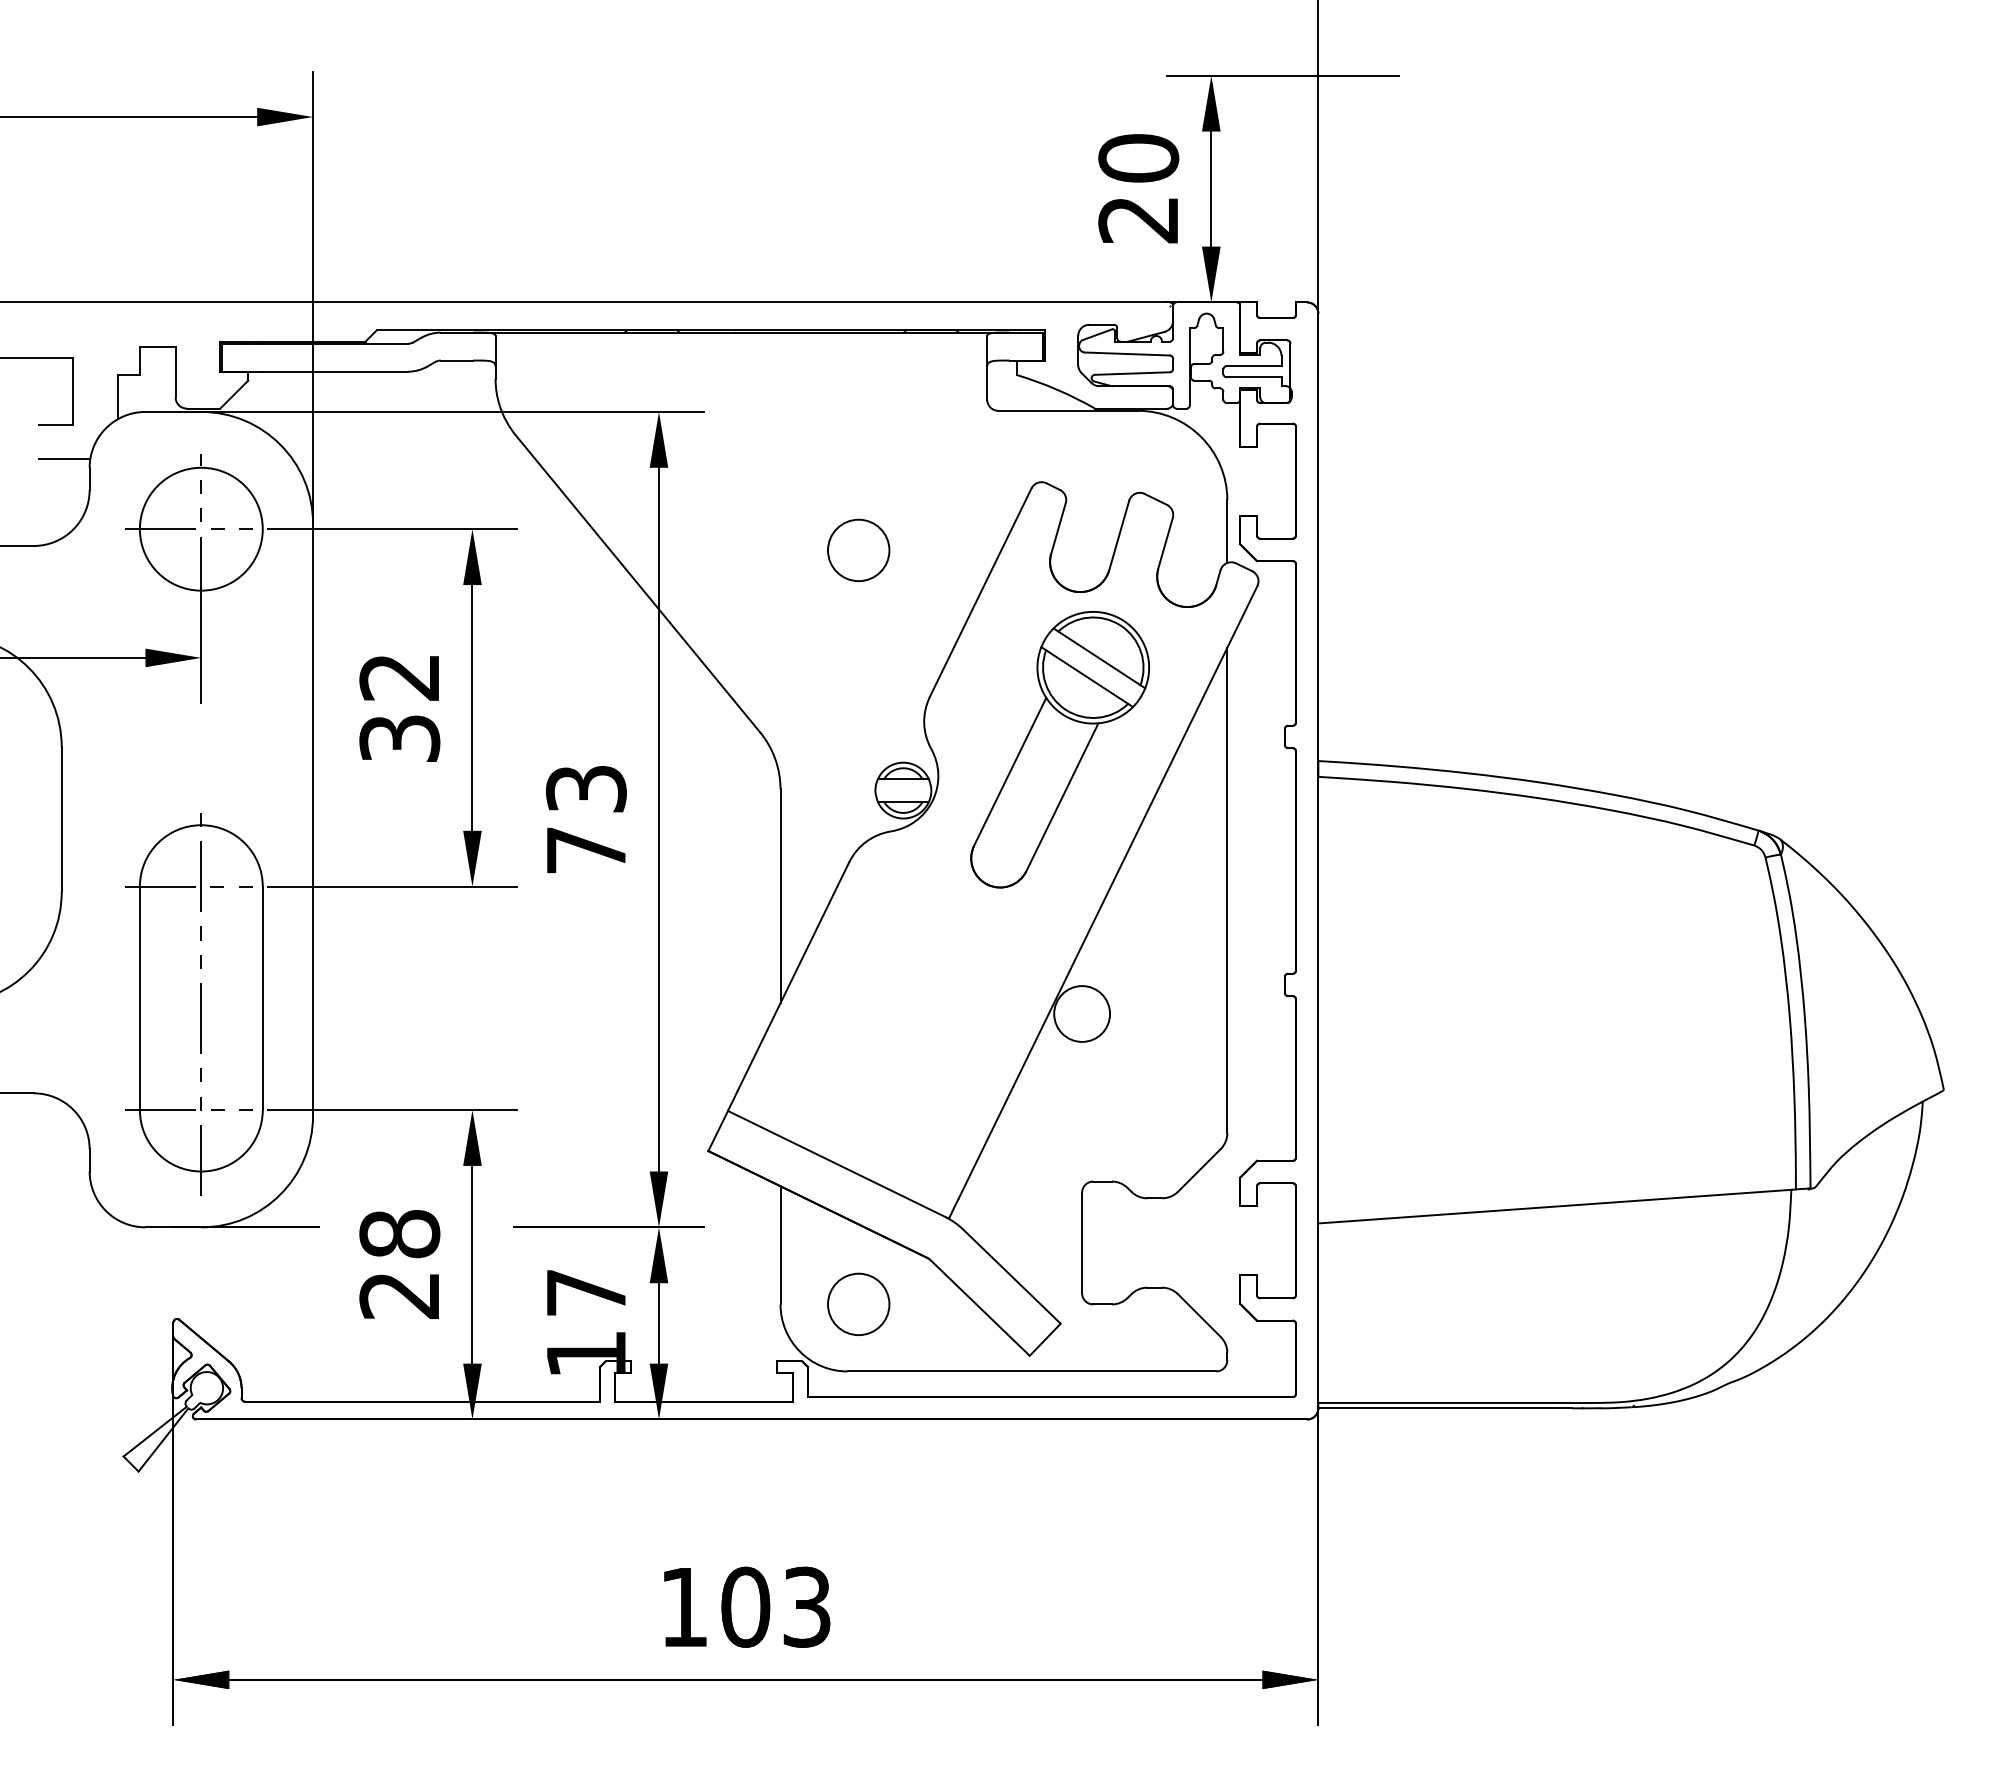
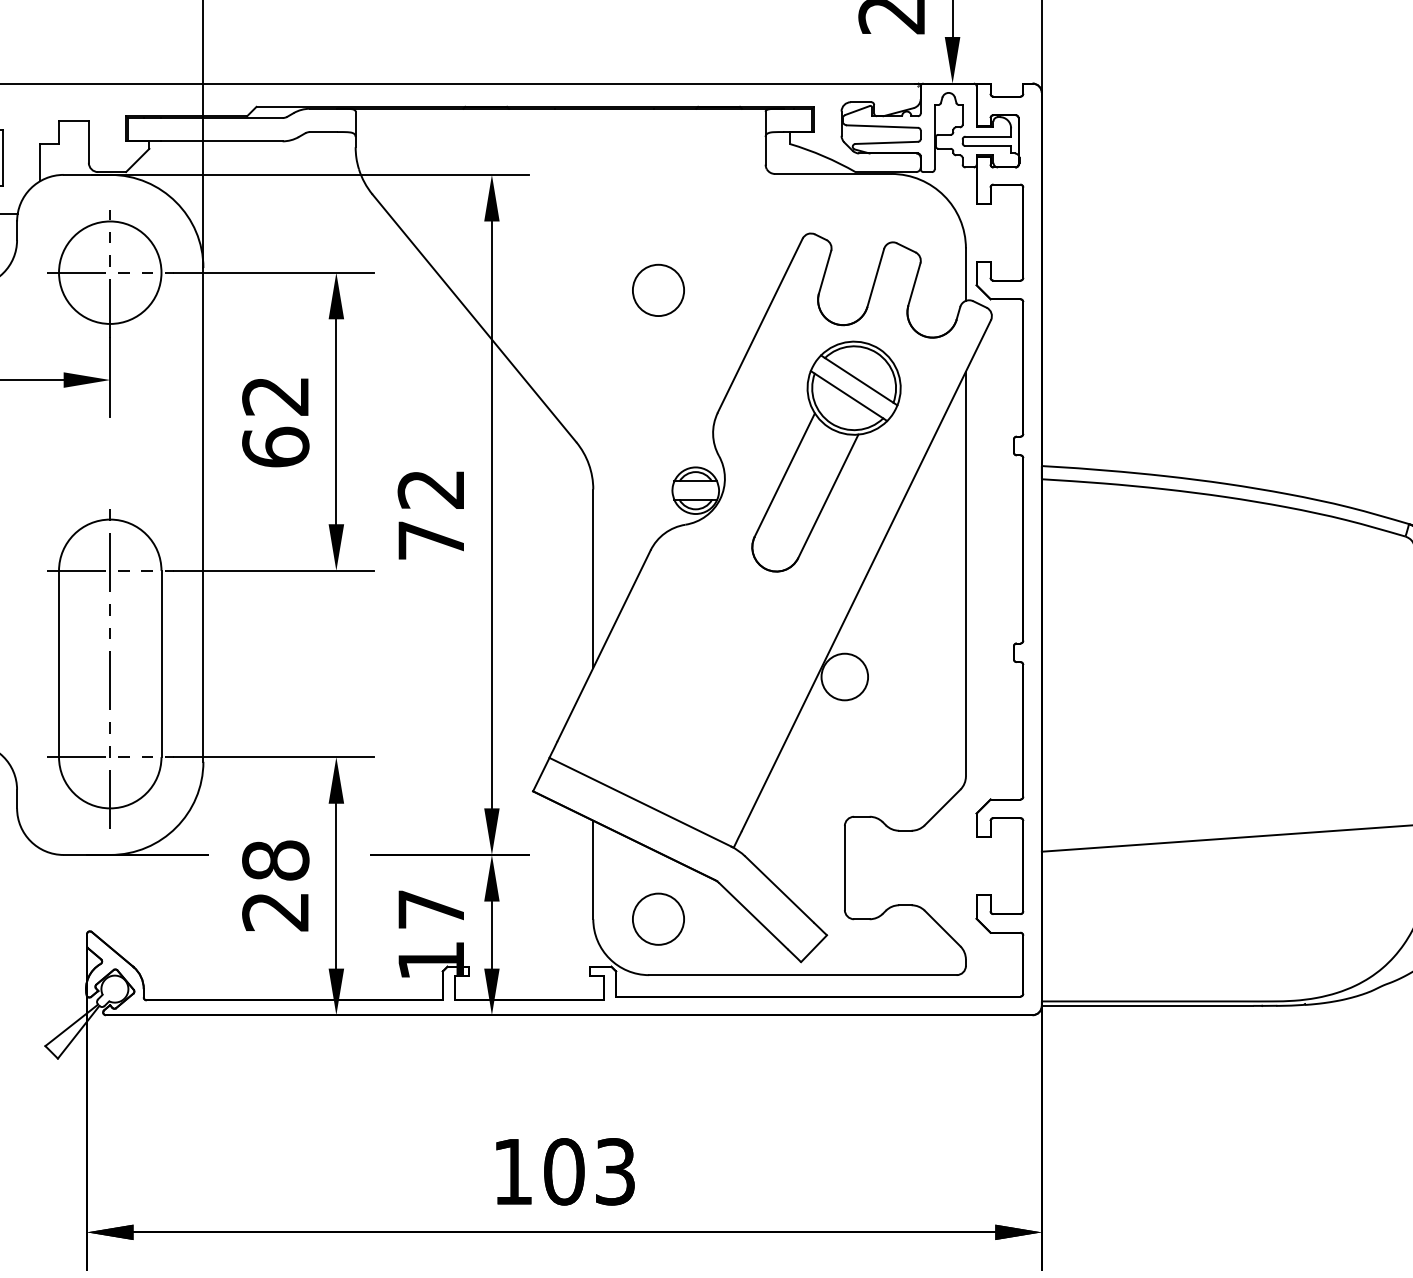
text: (399, 738) -> (275, 447), 32 -> 62
text: (586, 789) -> (431, 489), 73 -> 72

